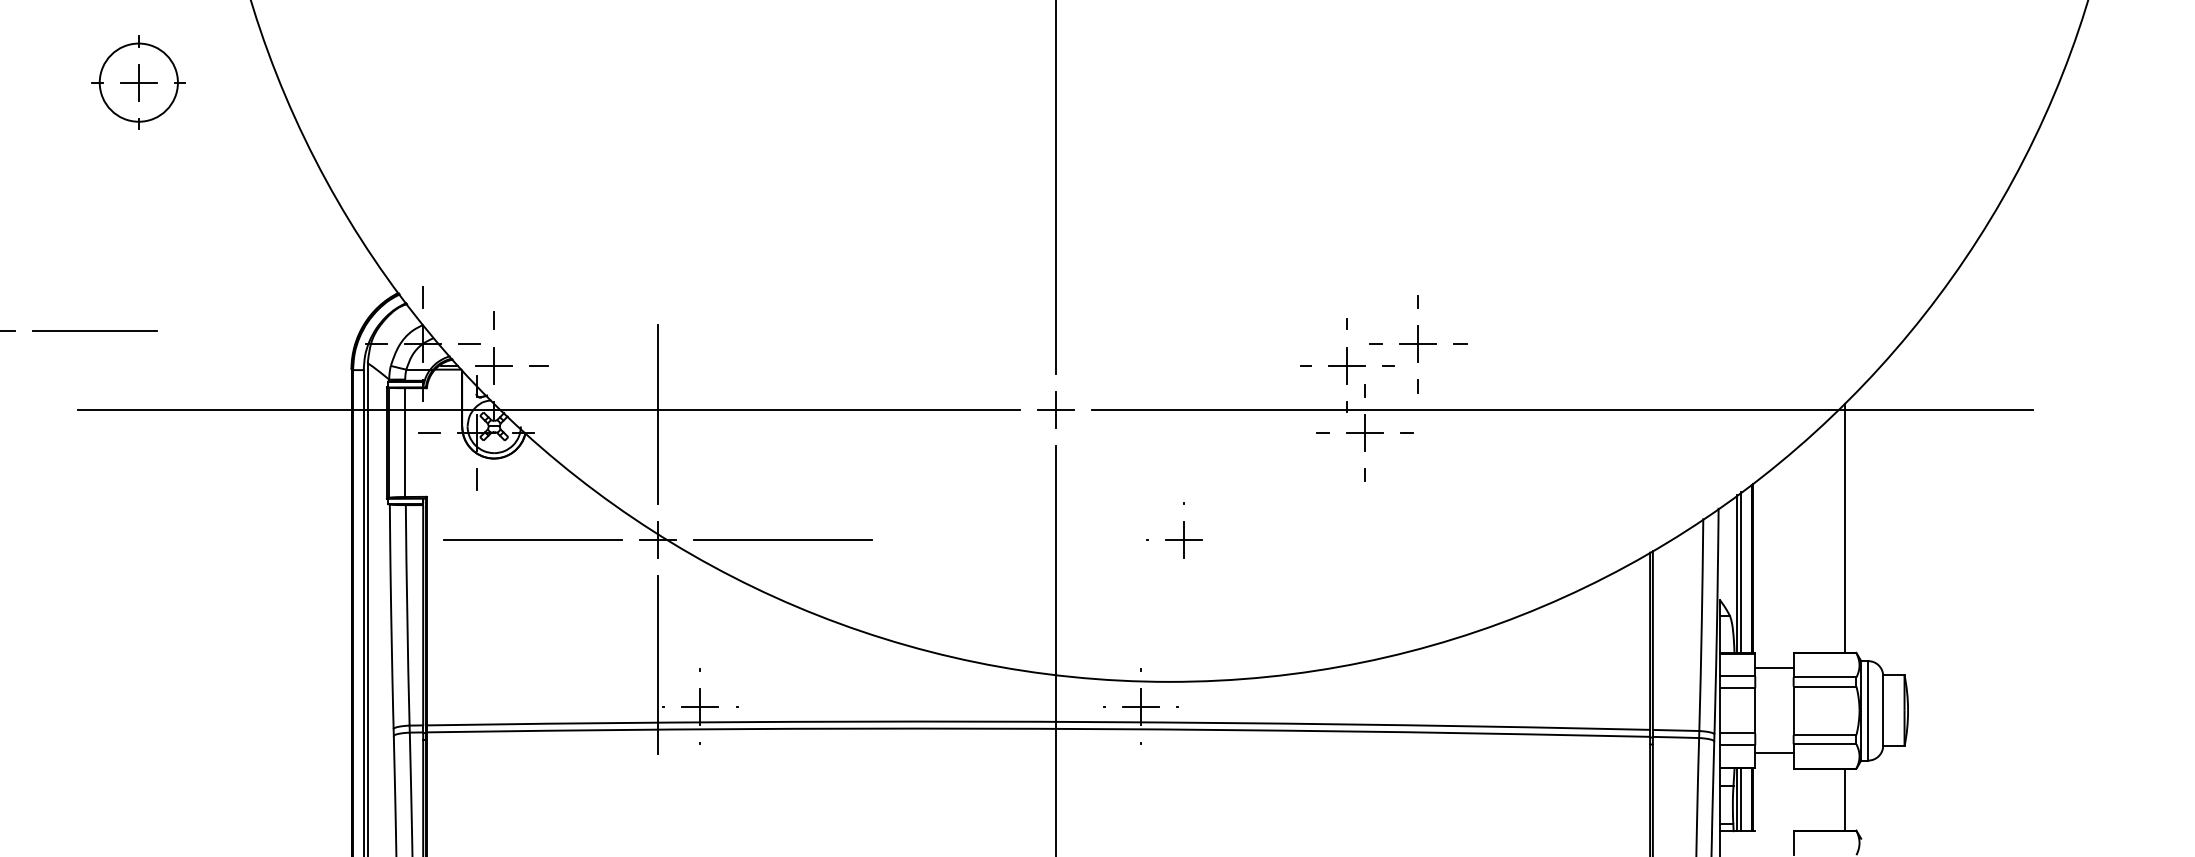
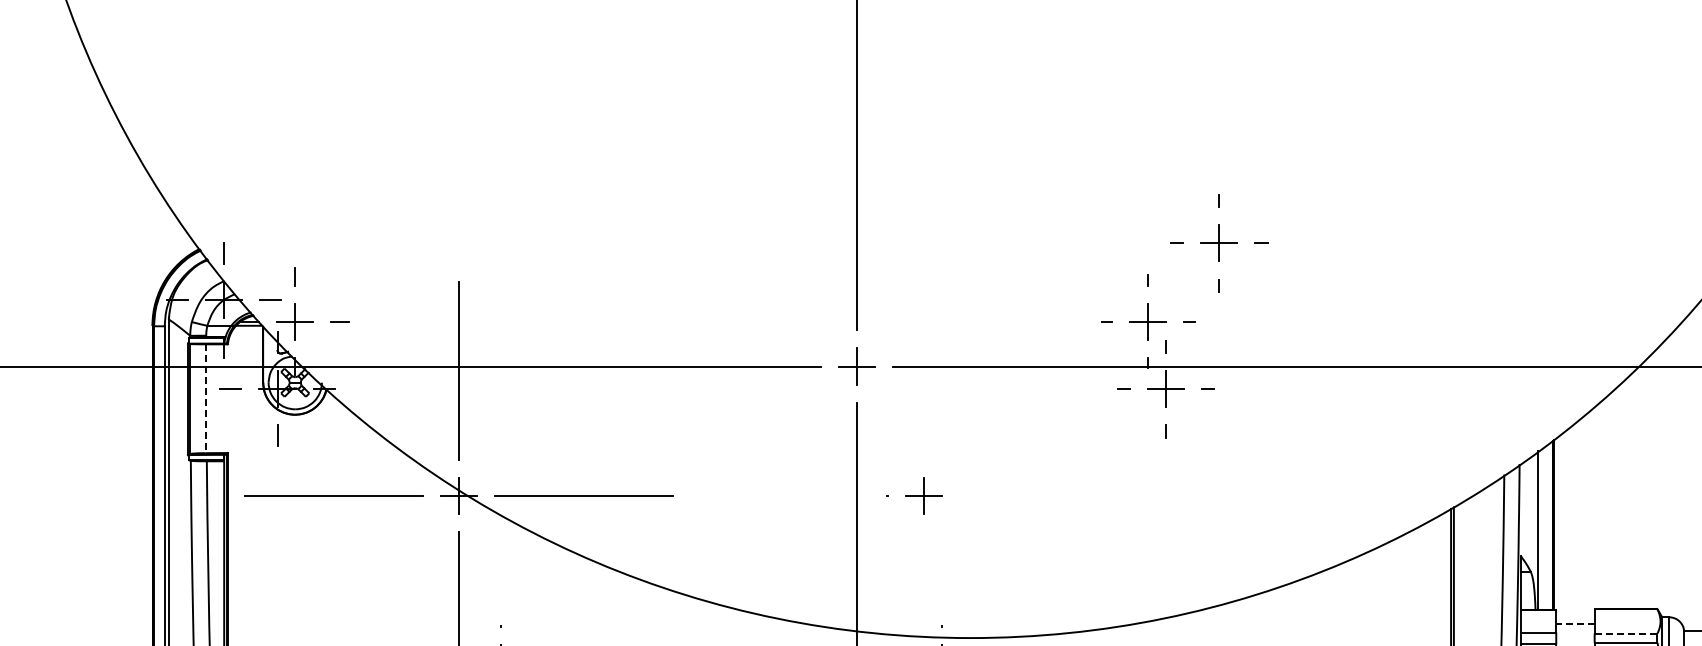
part: (1418, 344) -> (1219, 243), moved
line: (404, 443) -> (205, 399), solid -> dashed
line: (1844, 528) -> (1645, 484), removed
part: (1183, 530) -> (923, 486), moved
line: (1741, 572) -> (1542, 528), removed
line: (1773, 668) -> (1574, 624), solid -> dashed
line: (1824, 677) -> (1625, 633), solid -> dashed

